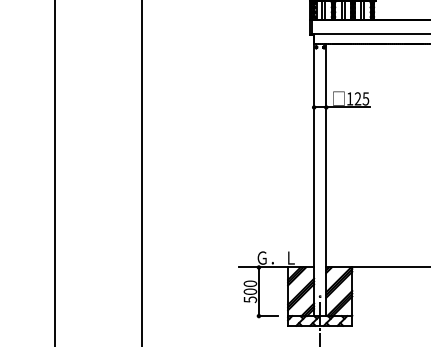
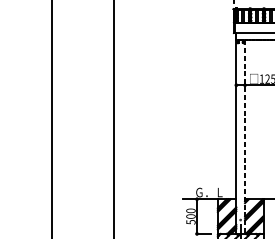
line: (326, 180) -> (245, 137), solid -> dashed

